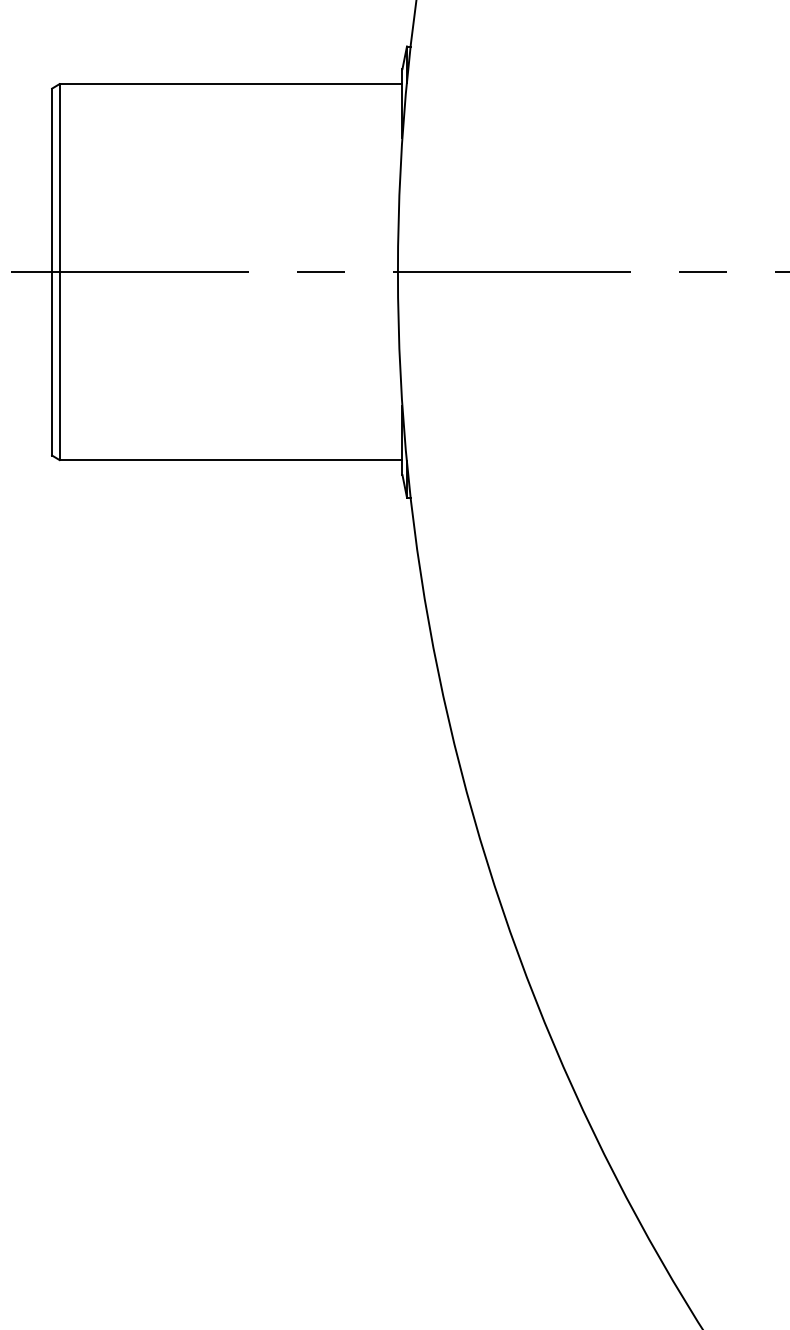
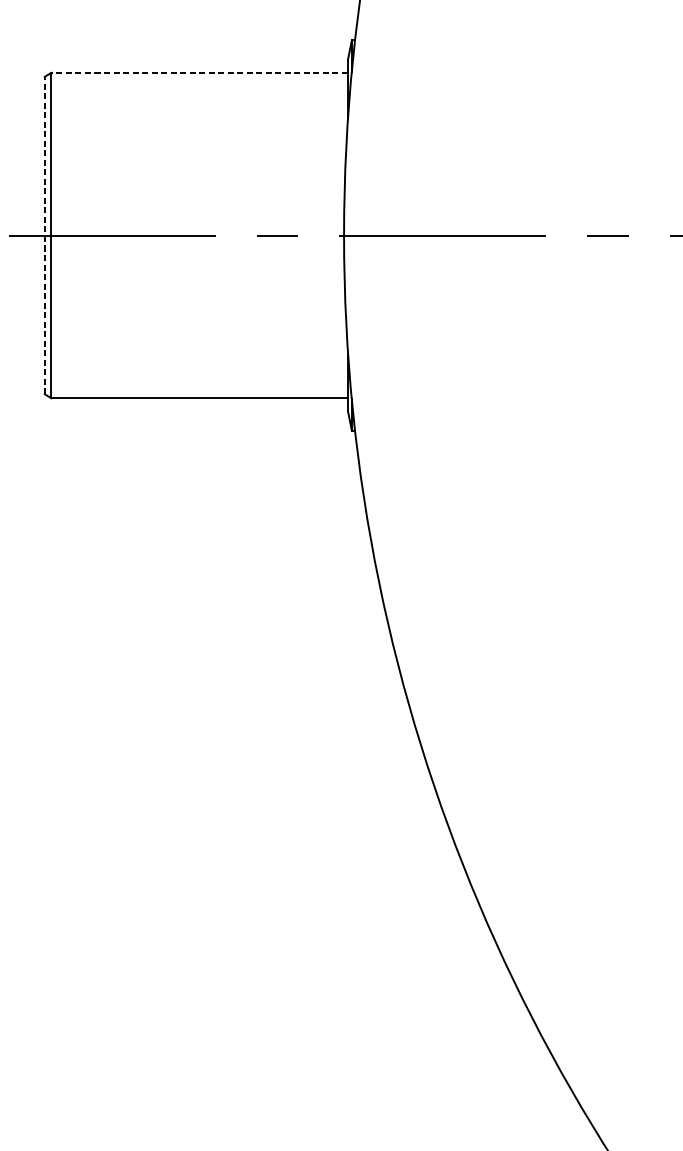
line: (230, 84) -> (199, 73), solid -> dashed
line: (52, 271) -> (45, 235), solid -> dashed

